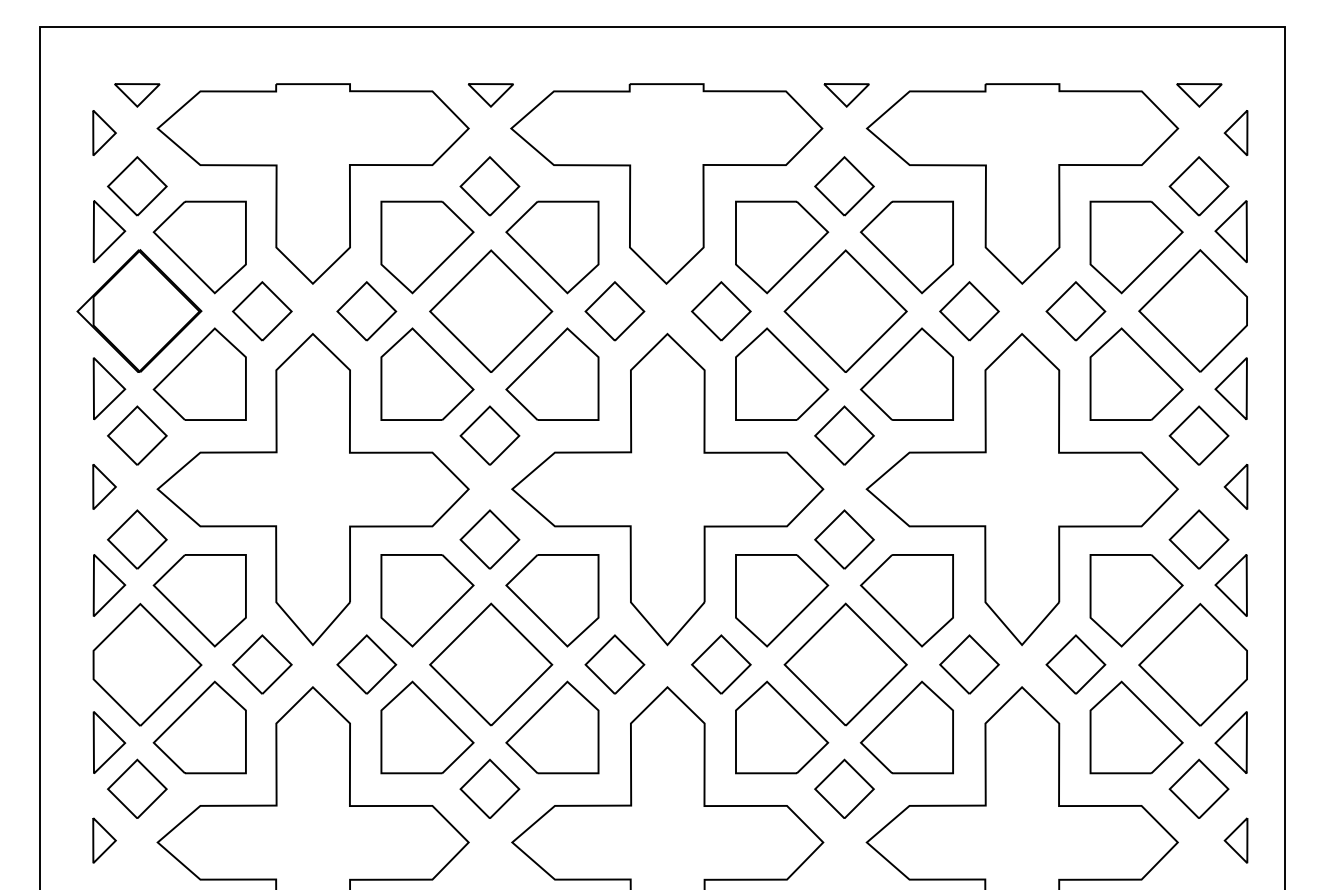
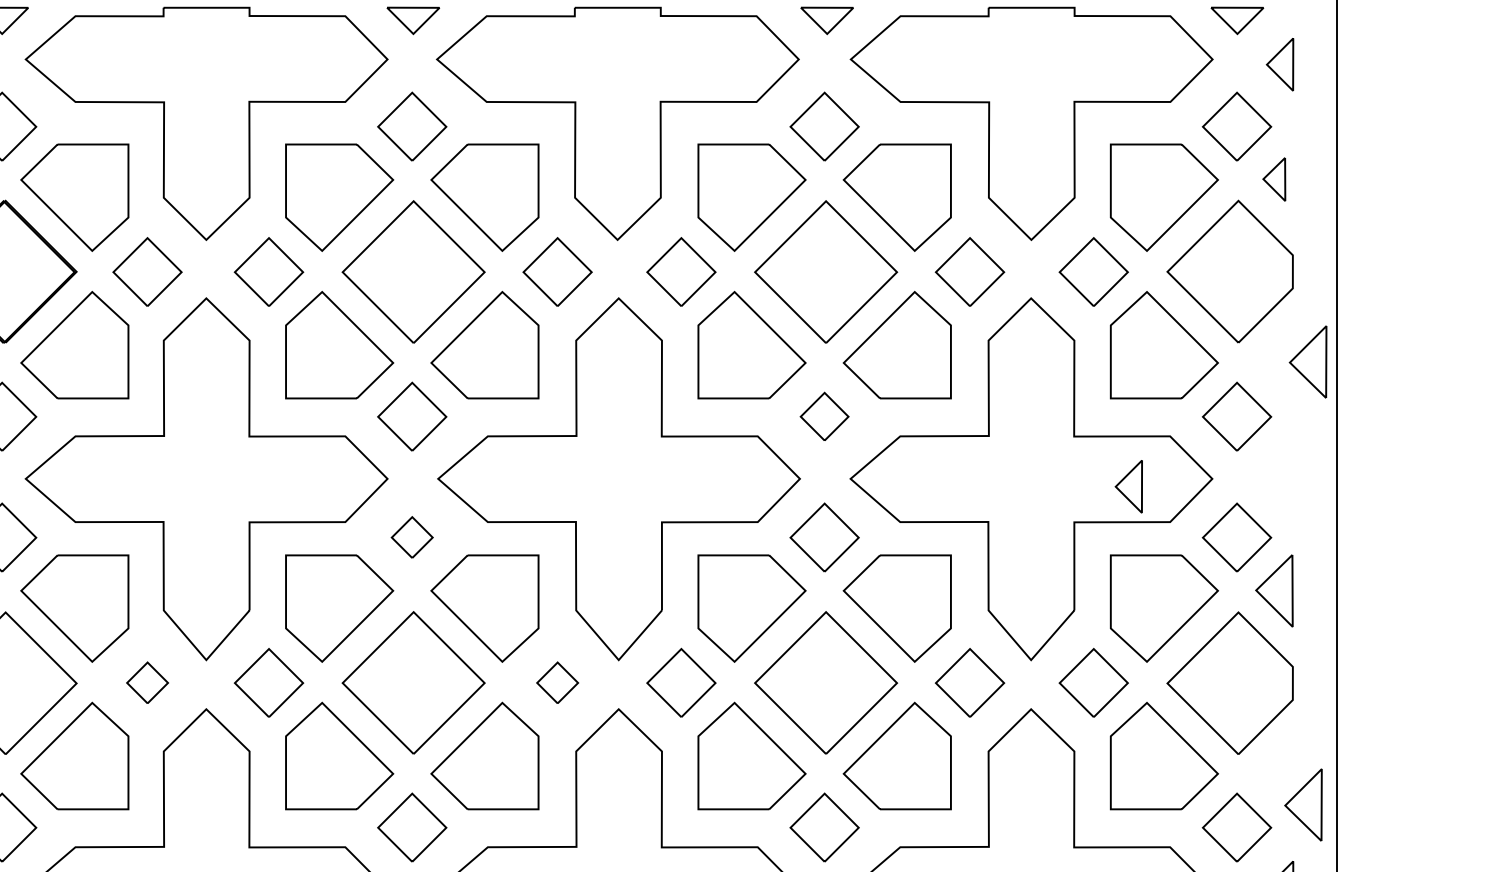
part: (1230, 231) -> (1273, 179), size x0.6
part: (1230, 388) -> (1307, 361), moved
part: (844, 435) -> (824, 416), size x0.7
part: (1235, 486) -> (1128, 486), moved
part: (489, 539) -> (411, 537), size x0.6
part: (262, 664) -> (147, 682), size x0.6
part: (614, 664) -> (557, 682), size x0.6
part: (1230, 742) -> (1302, 804), moved

